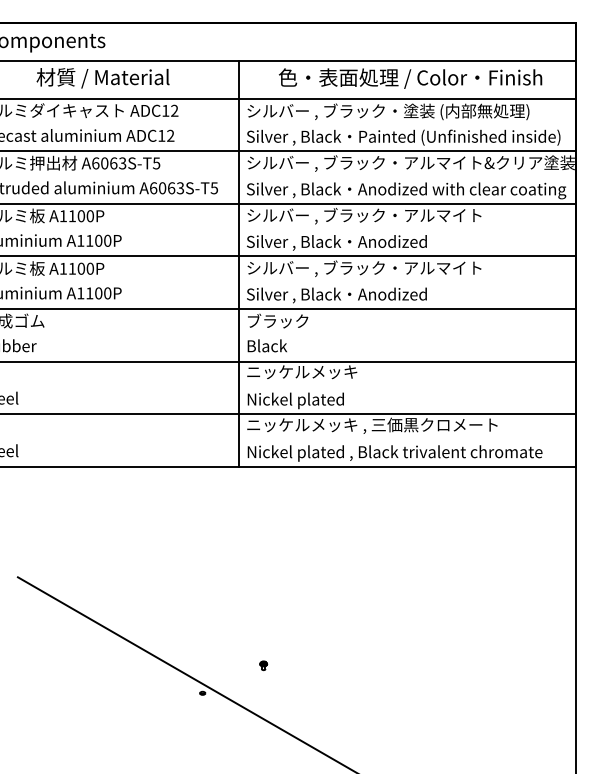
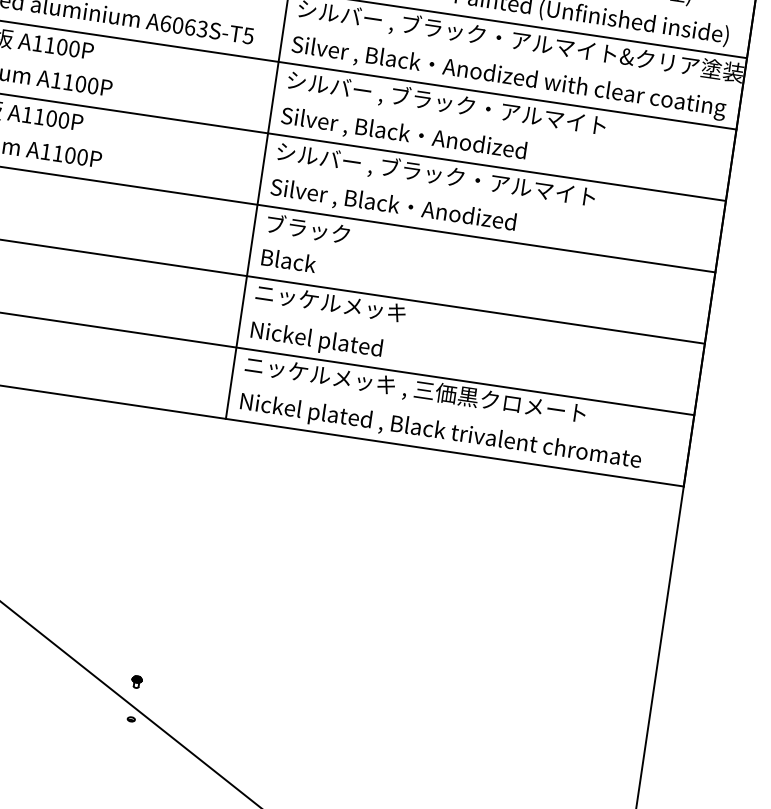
part: (263, 665) -> (136, 681), moved

